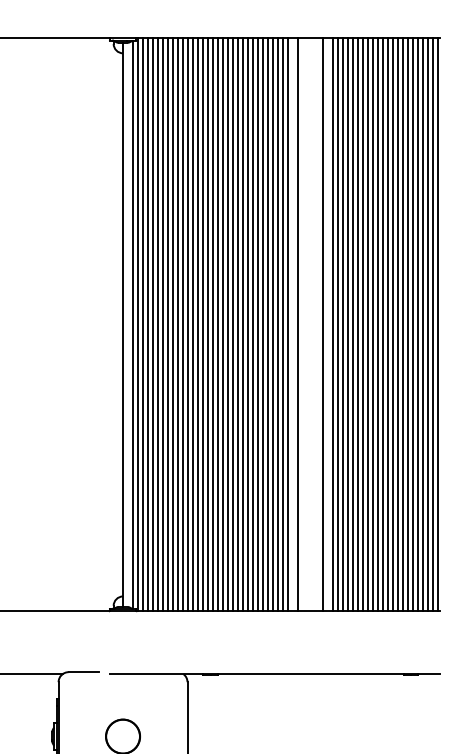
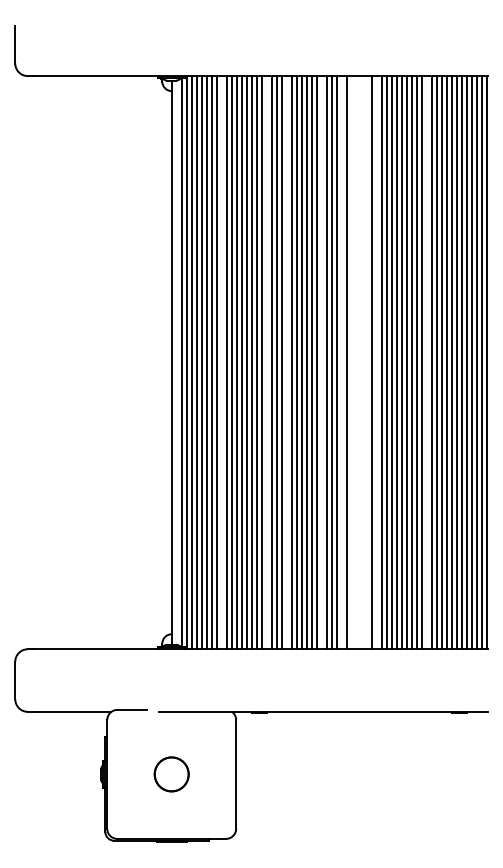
line: (172, 324) -> (221, 362), removed
line: (217, 324) -> (266, 362), removed
line: (237, 324) -> (286, 362), removed
line: (272, 324) -> (321, 362), removed
line: (378, 324) -> (427, 362), removed

